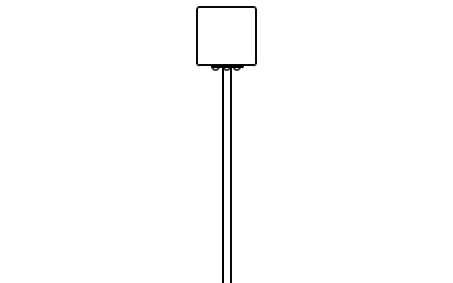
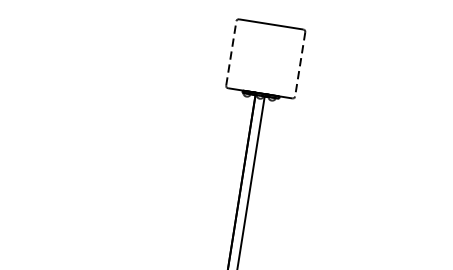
line: (197, 35) -> (231, 52), solid -> dashed
line: (255, 36) -> (299, 64), solid -> dashed

